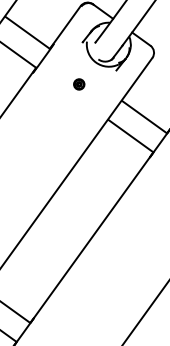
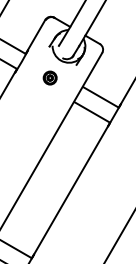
part: (78, 83) -> (49, 77), size x1.67

